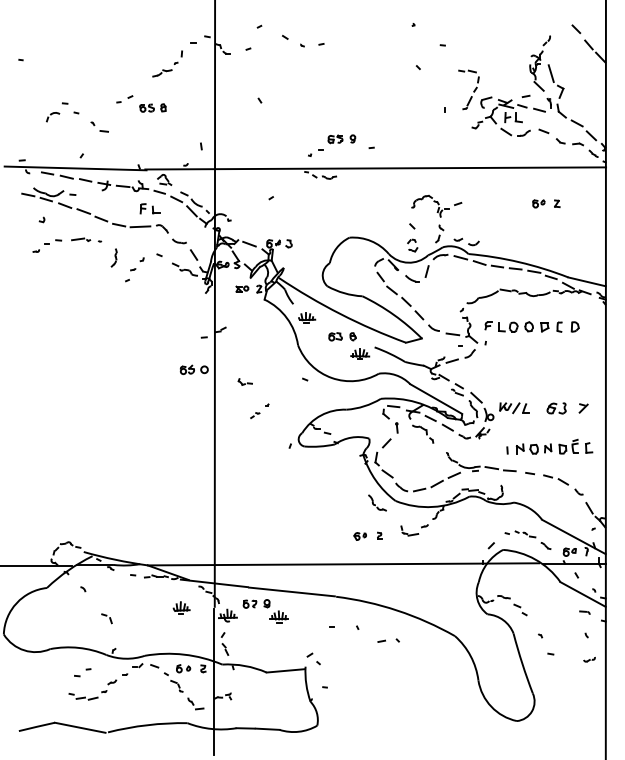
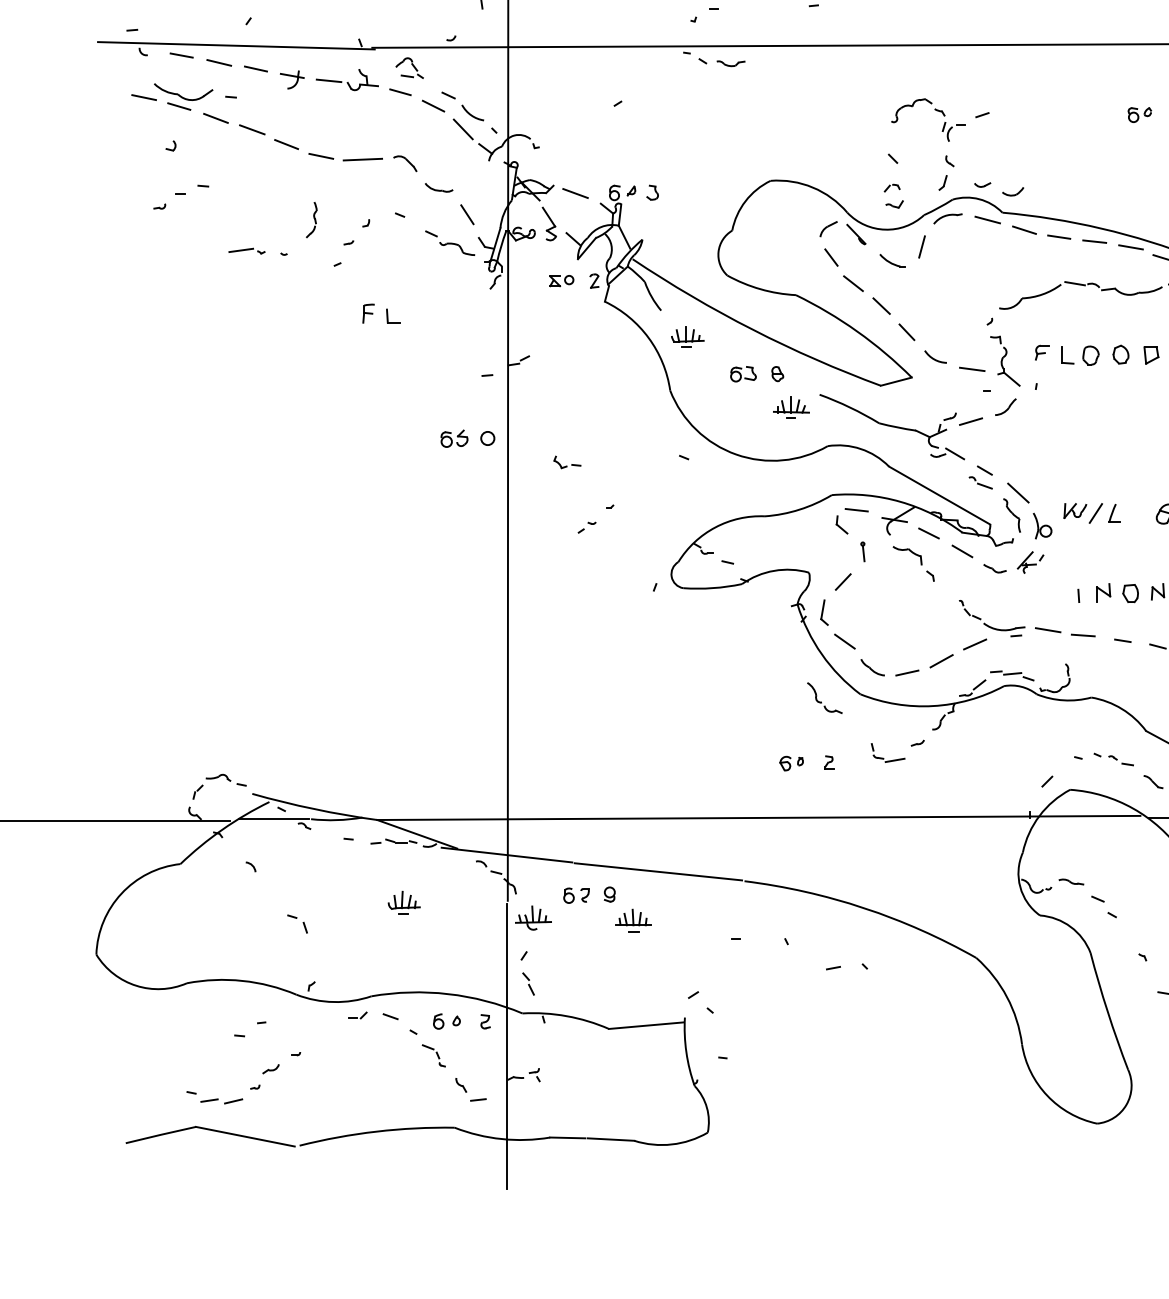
part: (149, 208) -> (380, 313), moved
part: (86, 239) -> (257, 250), moved
part: (181, 607) -> (403, 902), moved
part: (98, 686) -> (243, 1077), moved

